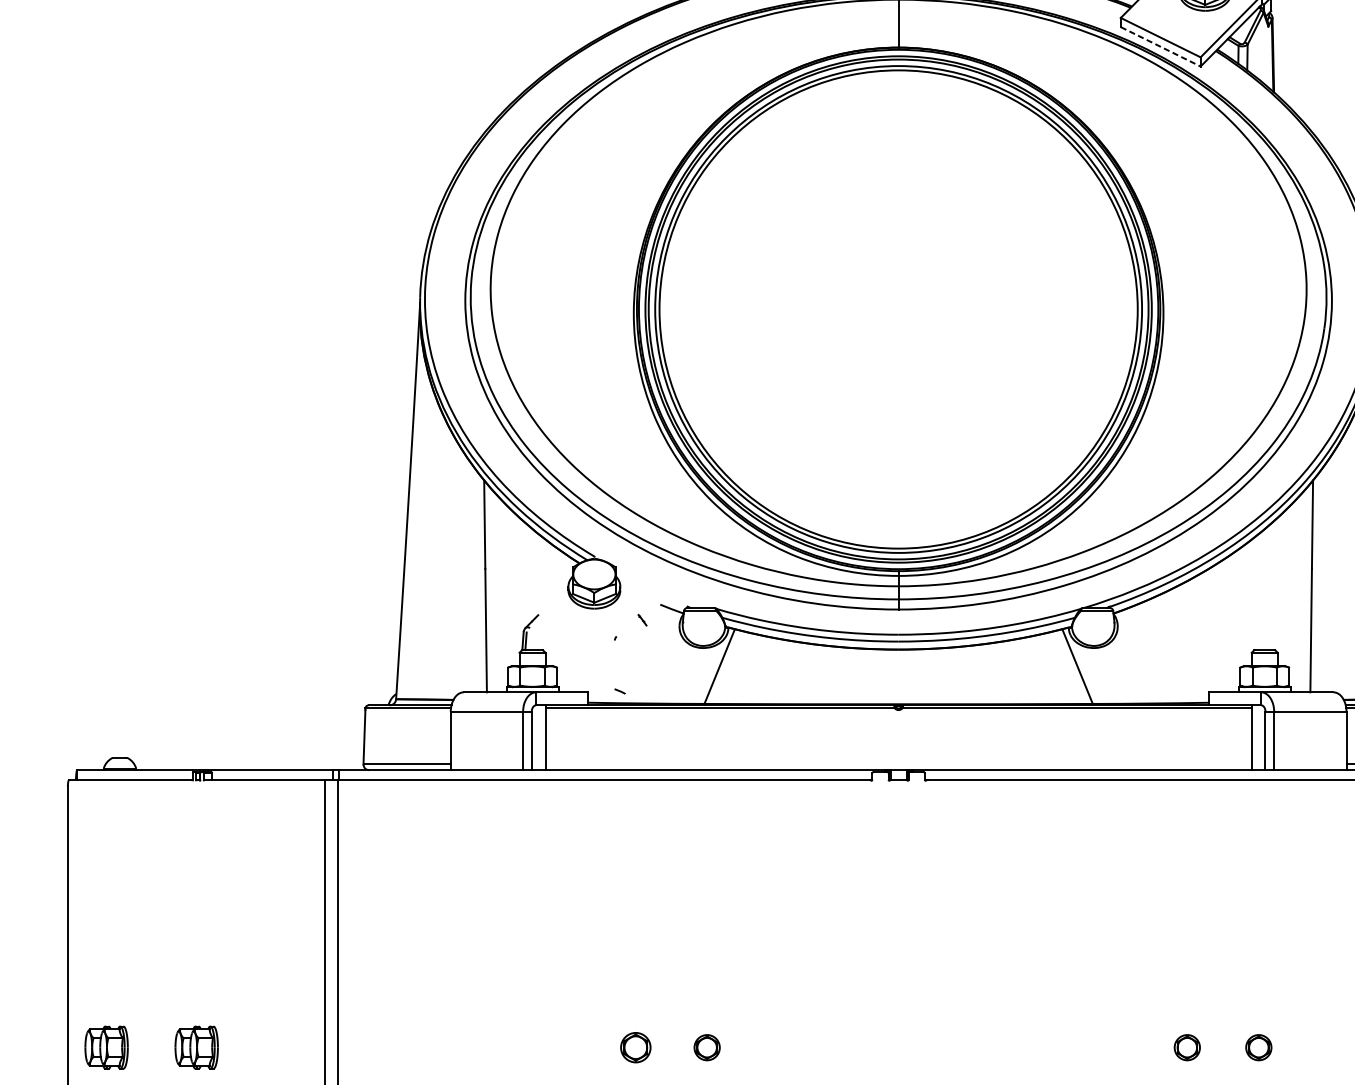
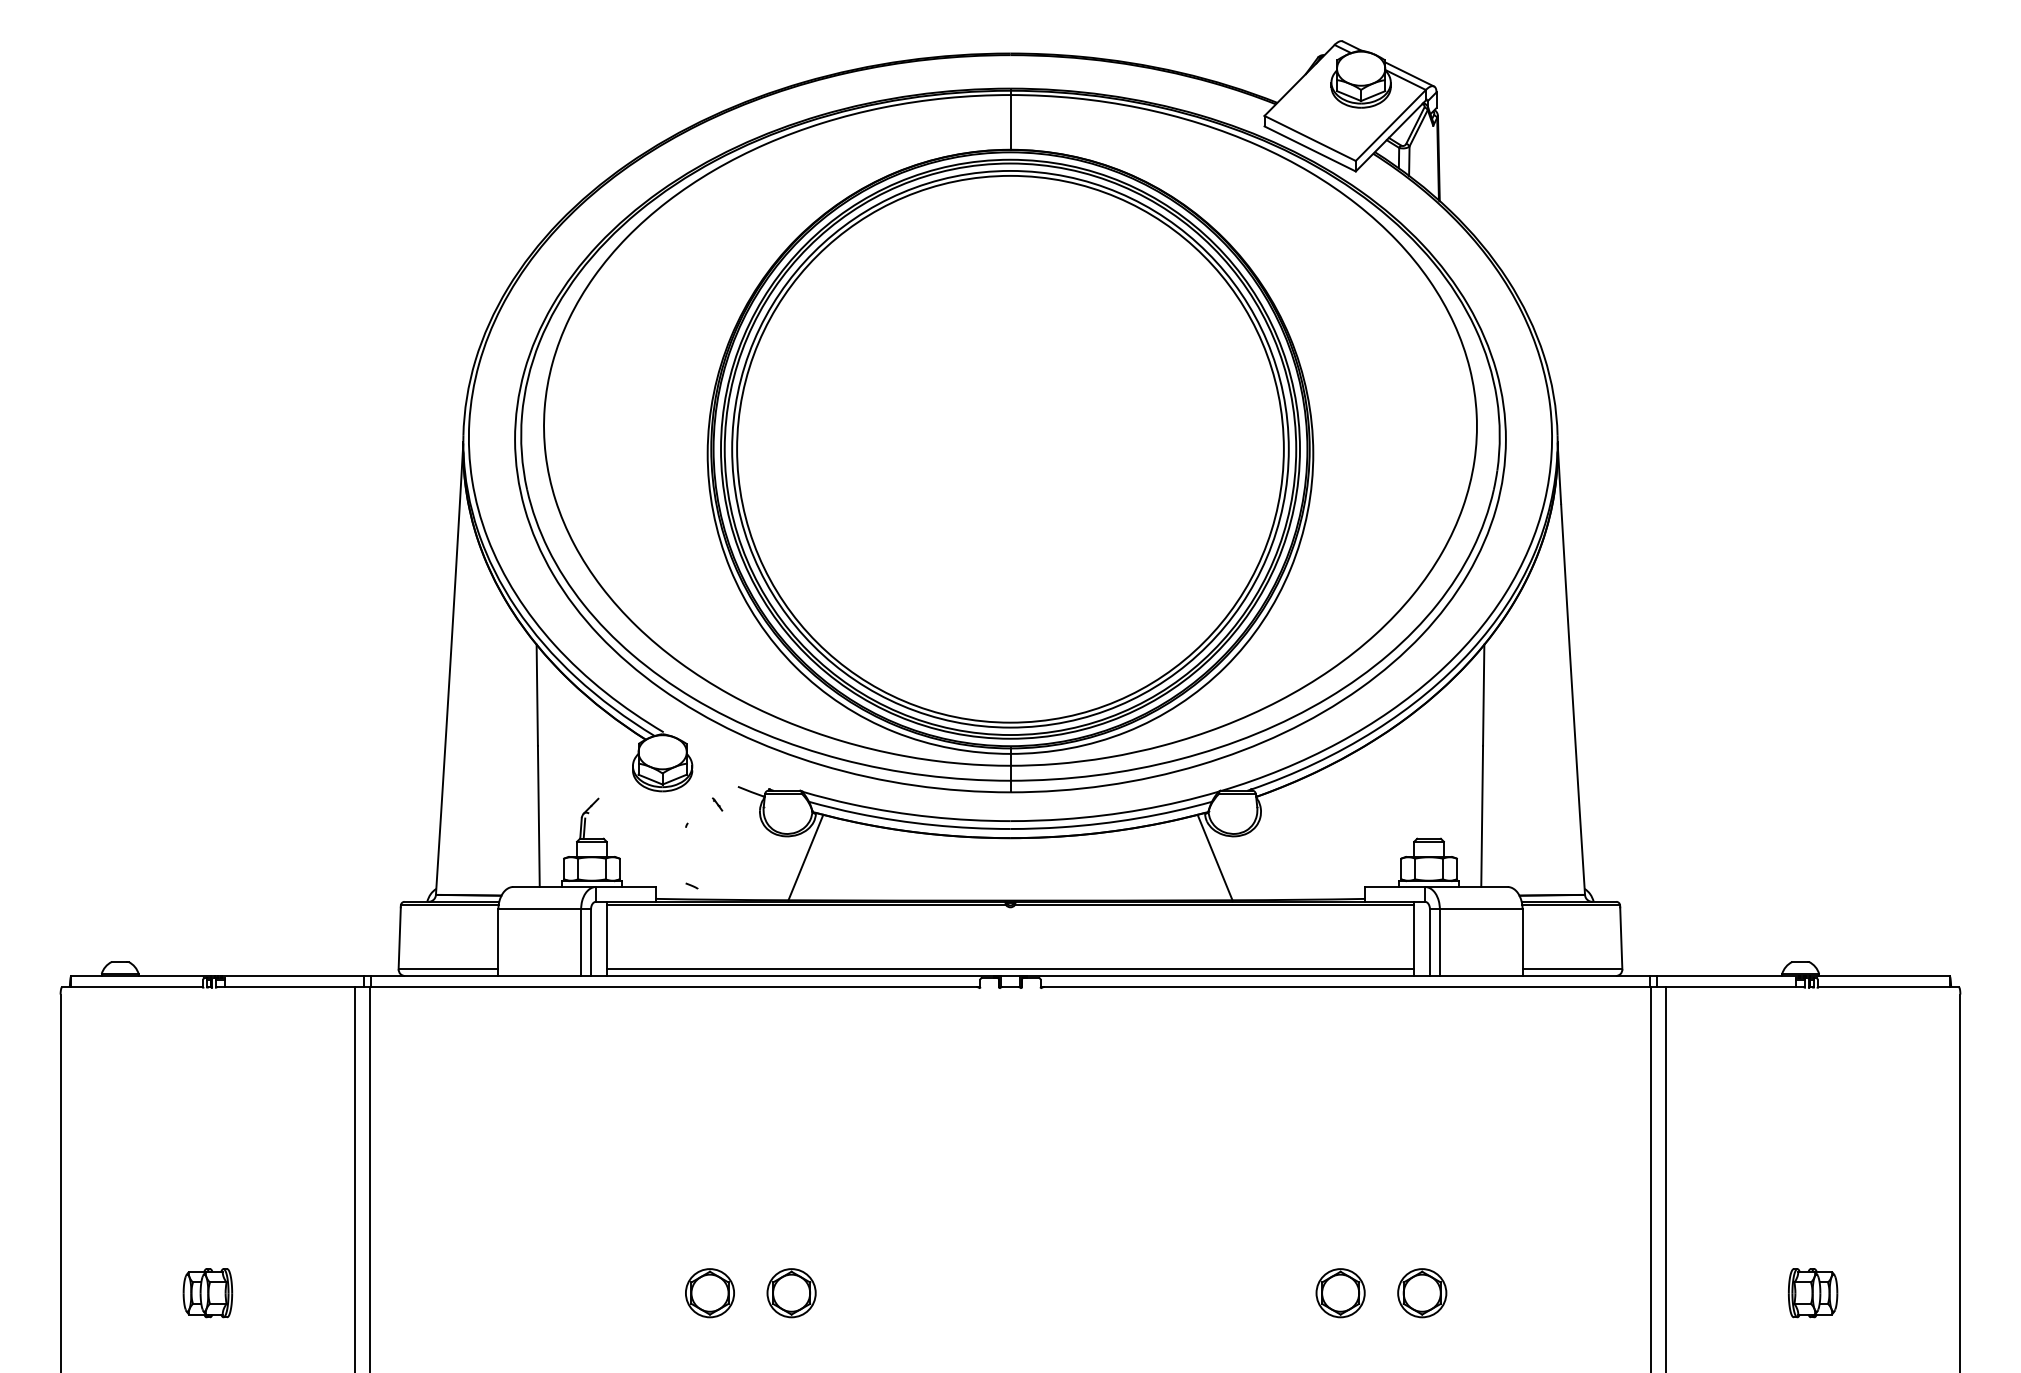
line: (1161, 46) -> (1310, 148), dashed -> solid
line: (898, 764) -> (1010, 969), added
part: (106, 1047) -> (104, 1293), removed
part: (635, 1047) -> (709, 1293), size x1.43
part: (707, 1047) -> (791, 1293), size x1.67
part: (1187, 1047) -> (1340, 1293), size x1.67
part: (1258, 1047) -> (1422, 1293), size x1.67

